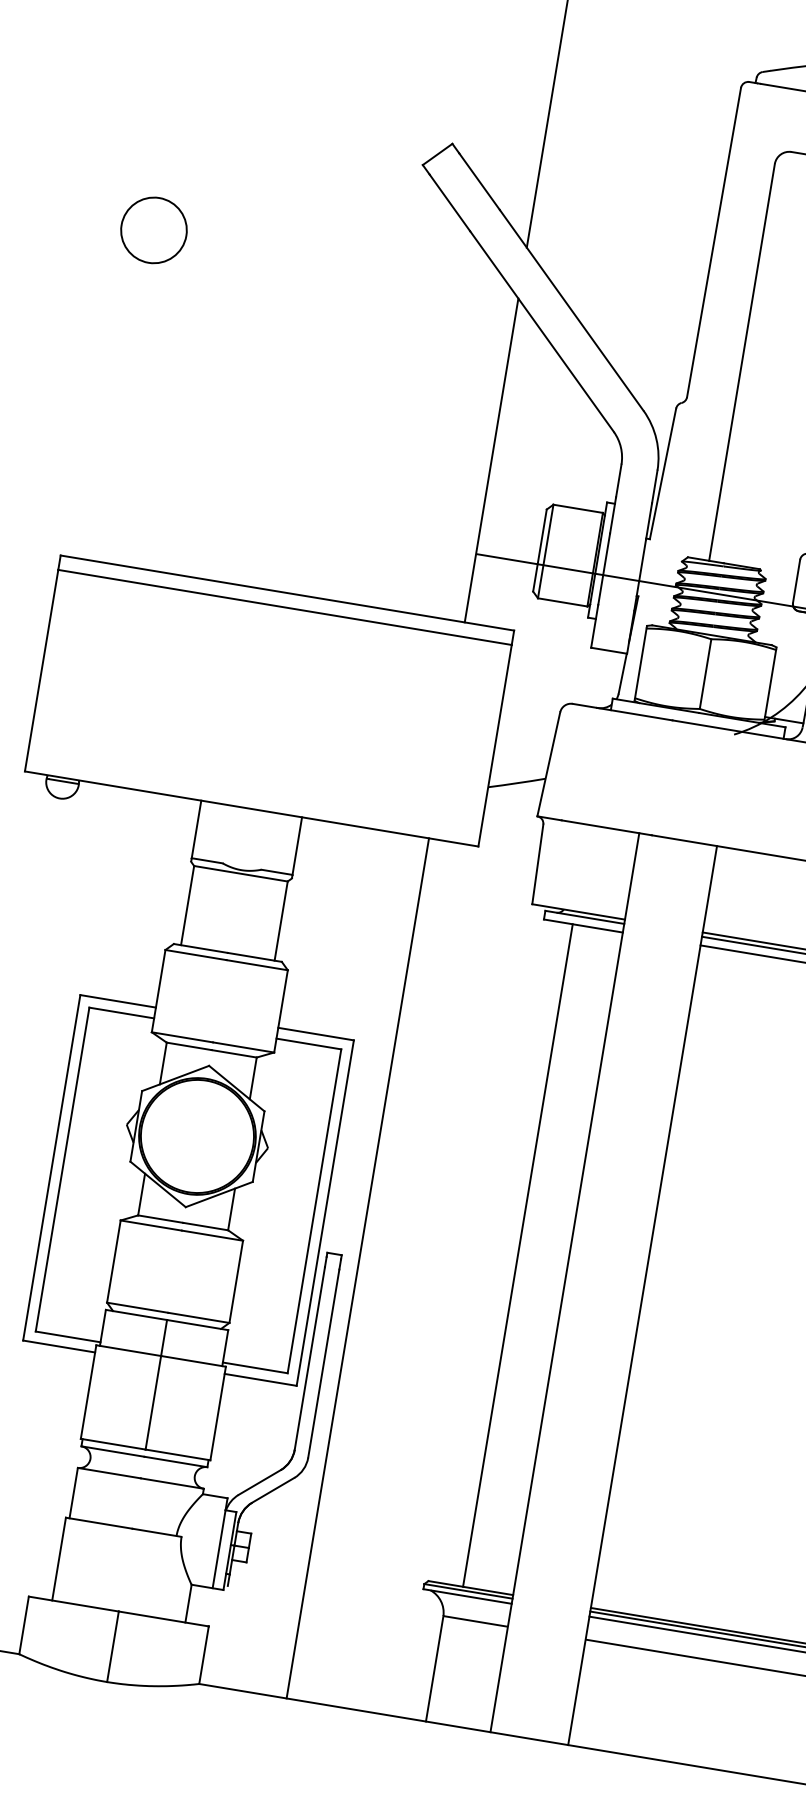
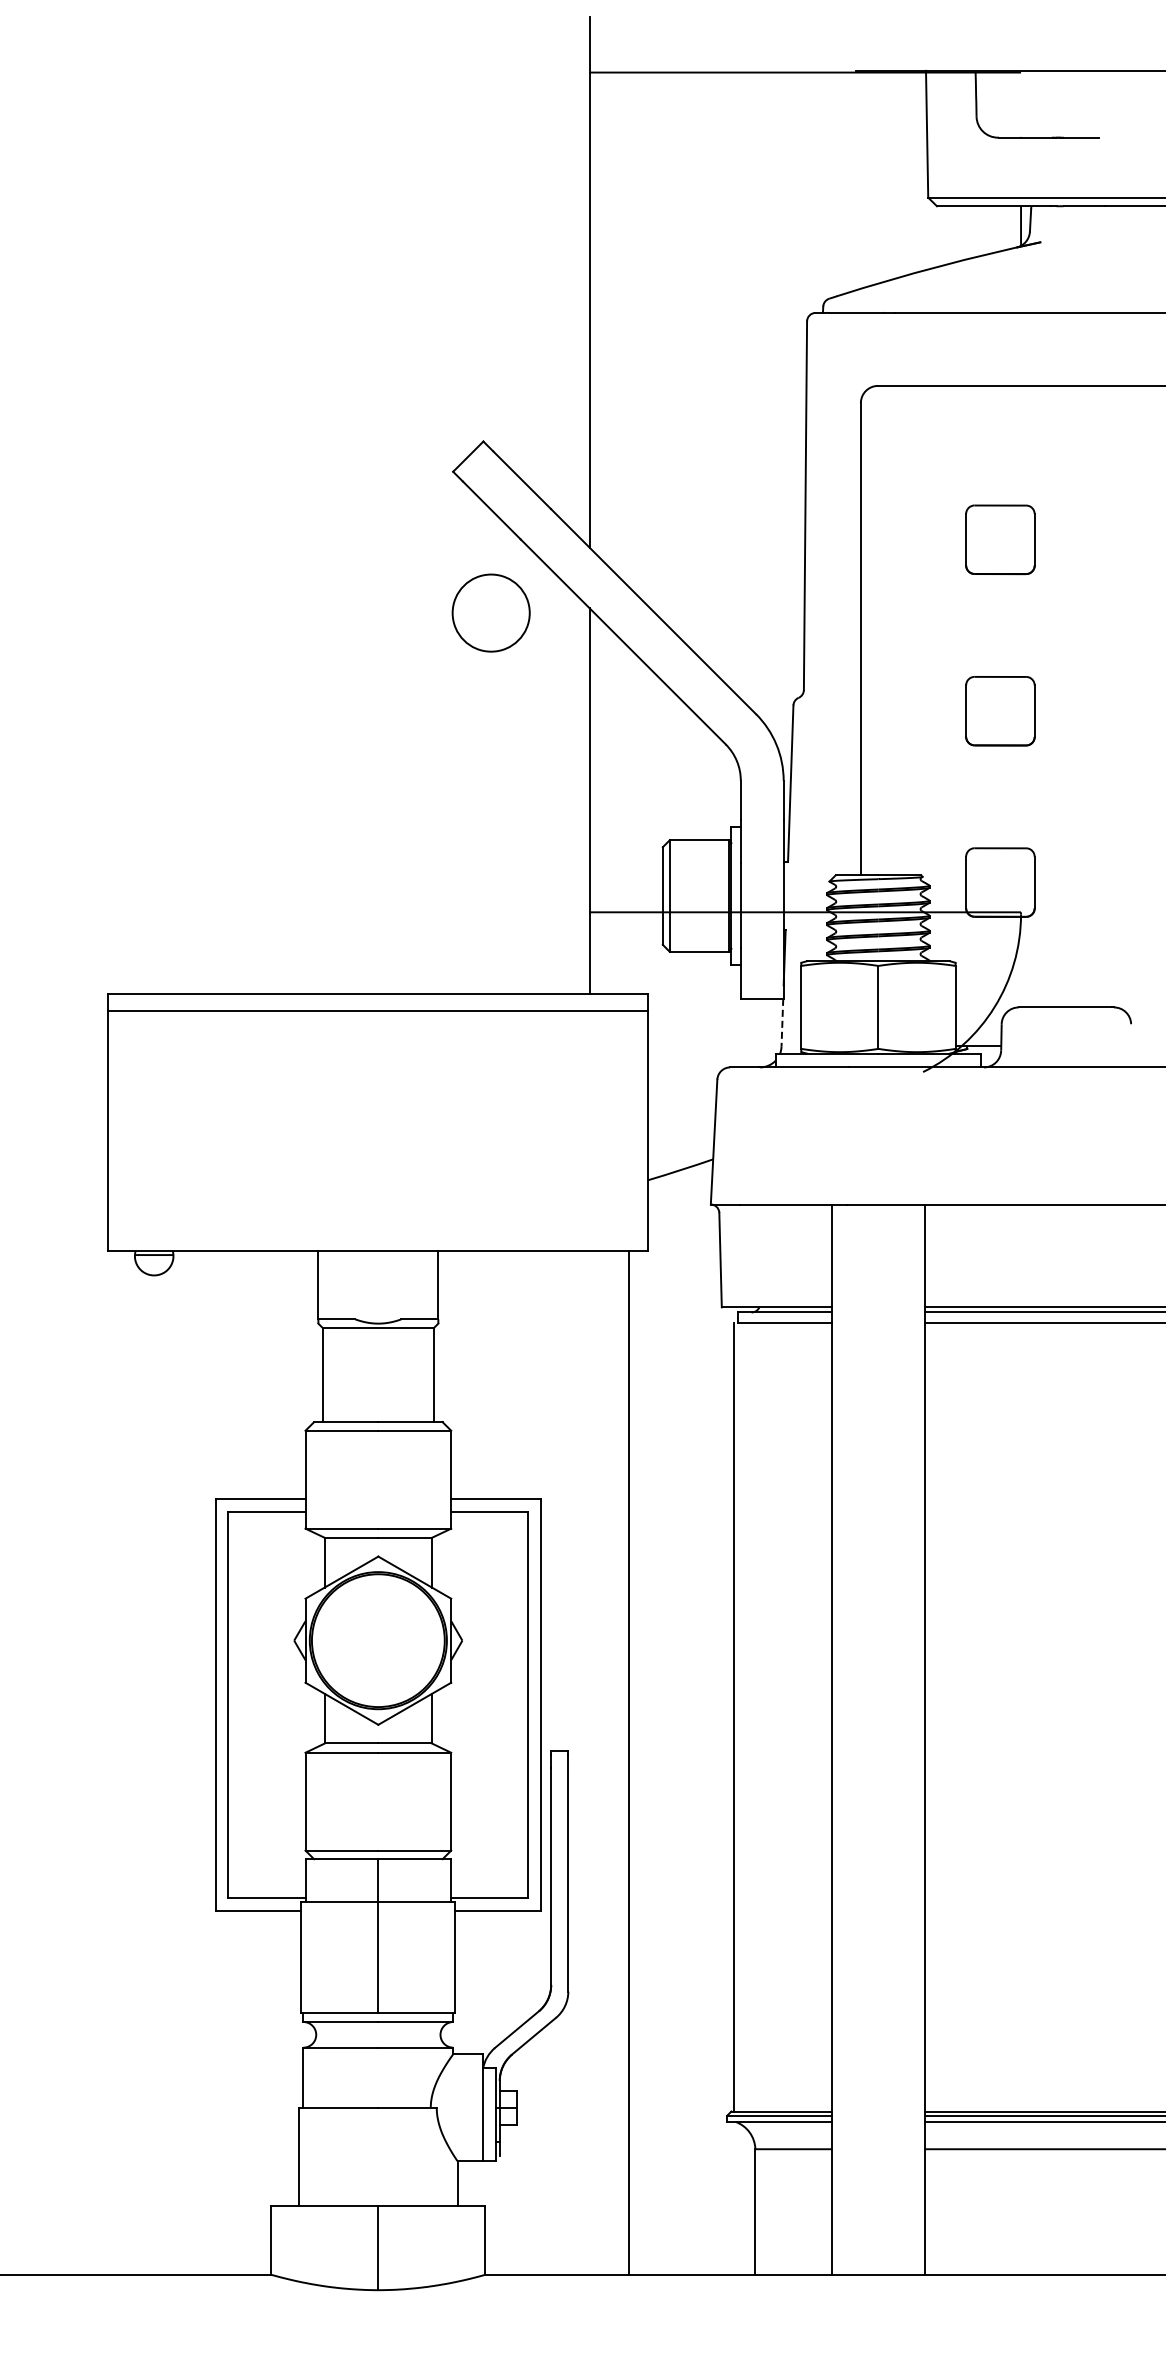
circle: (153, 229) -> (490, 612), moved
line: (622, 673) -> (782, 1022), solid -> dashed
line: (517, 1254) -> (733, 1716), moved
line: (357, 1268) -> (628, 1762), moved

